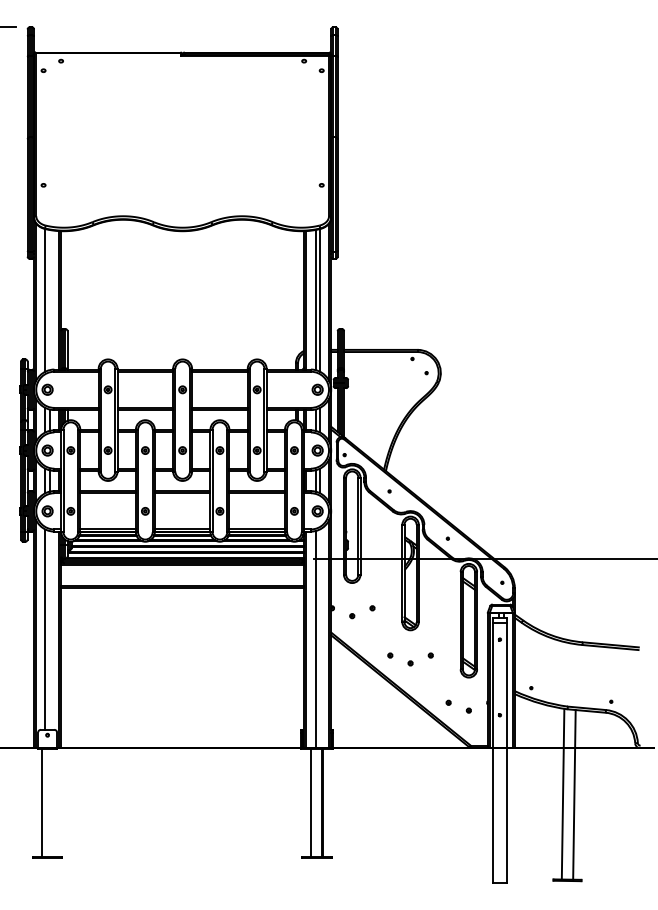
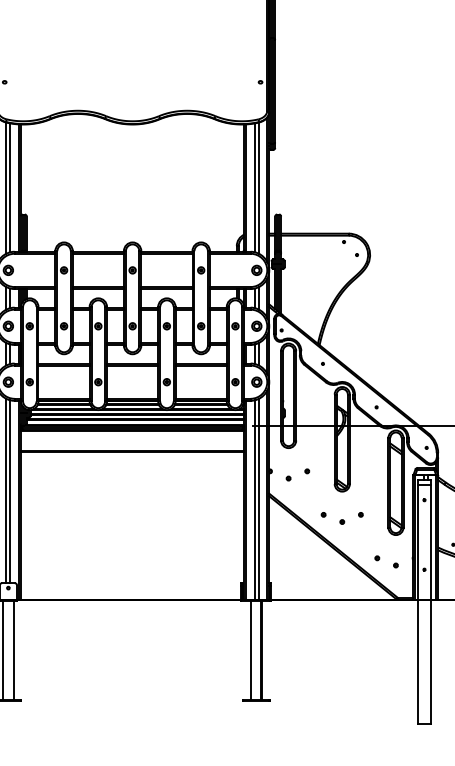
line: (49, 299) -> (10, 187), added
line: (49, 630) -> (10, 491), added
line: (319, 638) -> (258, 499), added
line: (53, 802) -> (13, 649), added

